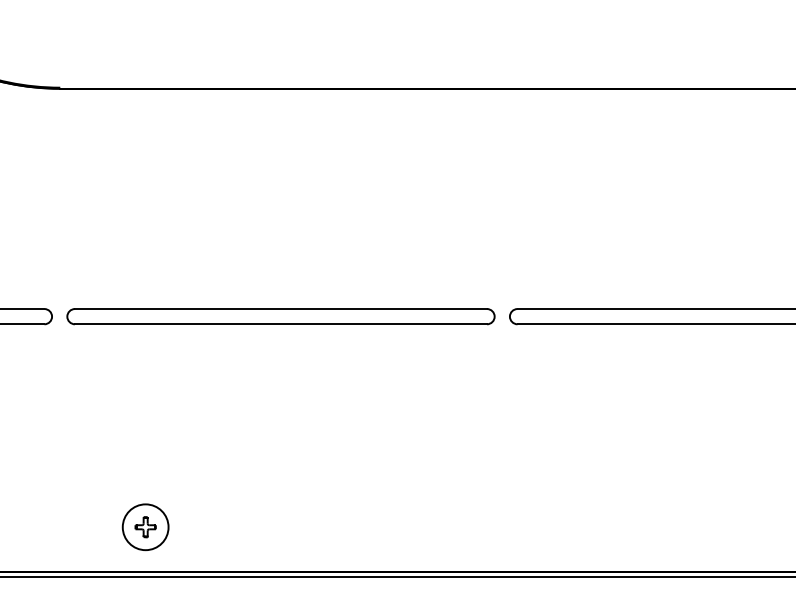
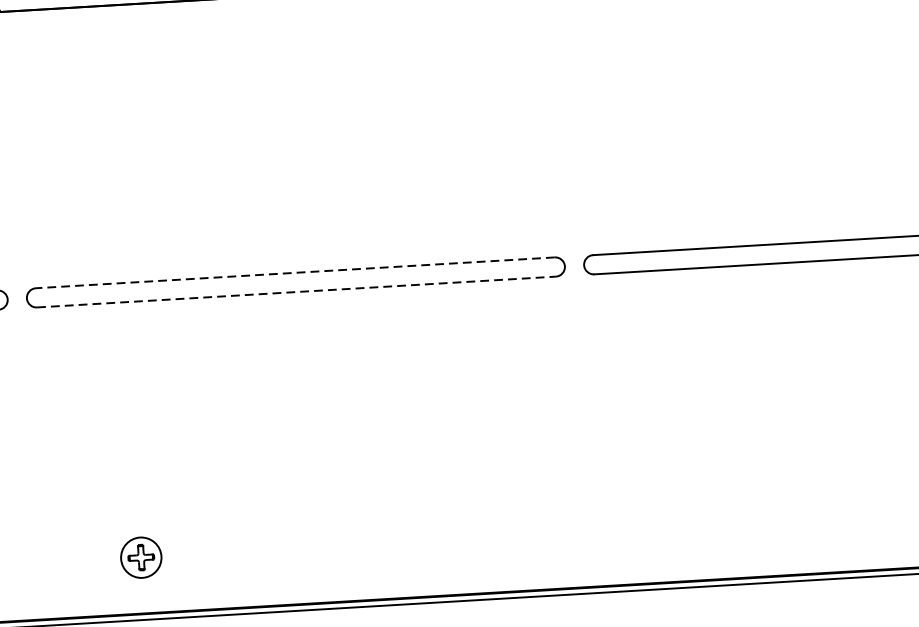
line: (280, 309) -> (294, 273), solid -> dashed
line: (281, 324) -> (297, 292), solid -> dashed
circle: (145, 527) -> (141, 558), size x0.7

